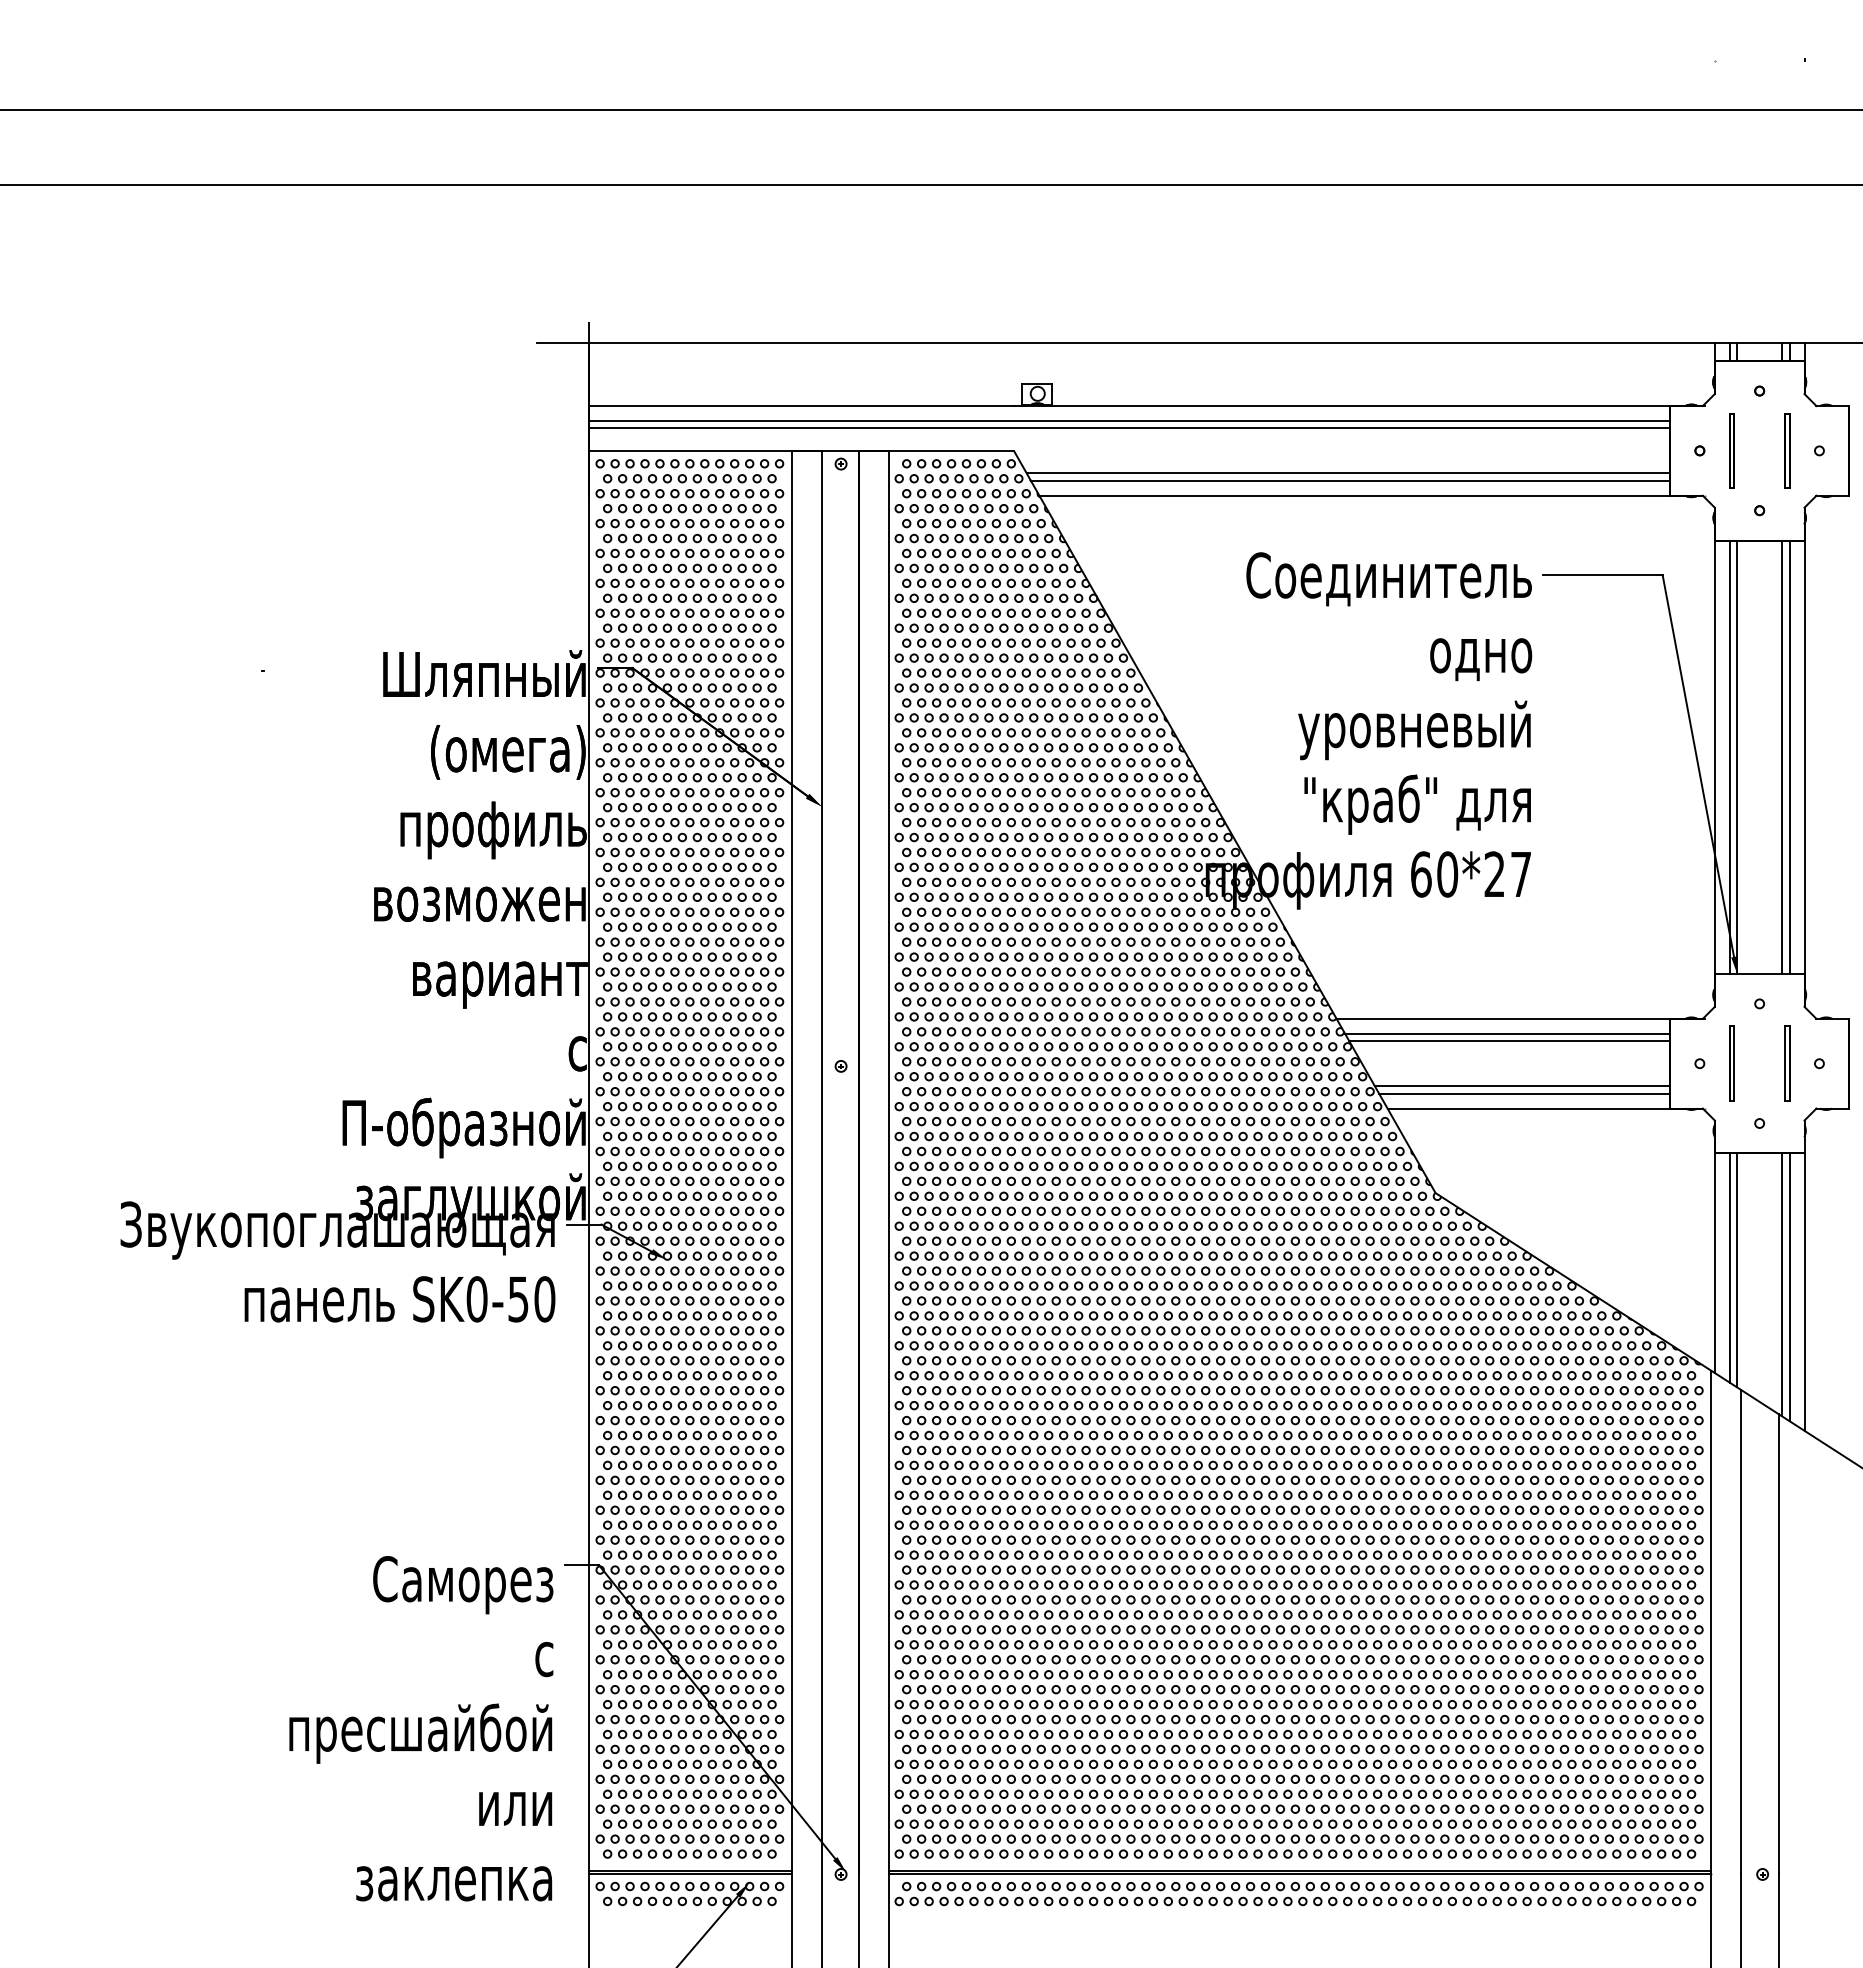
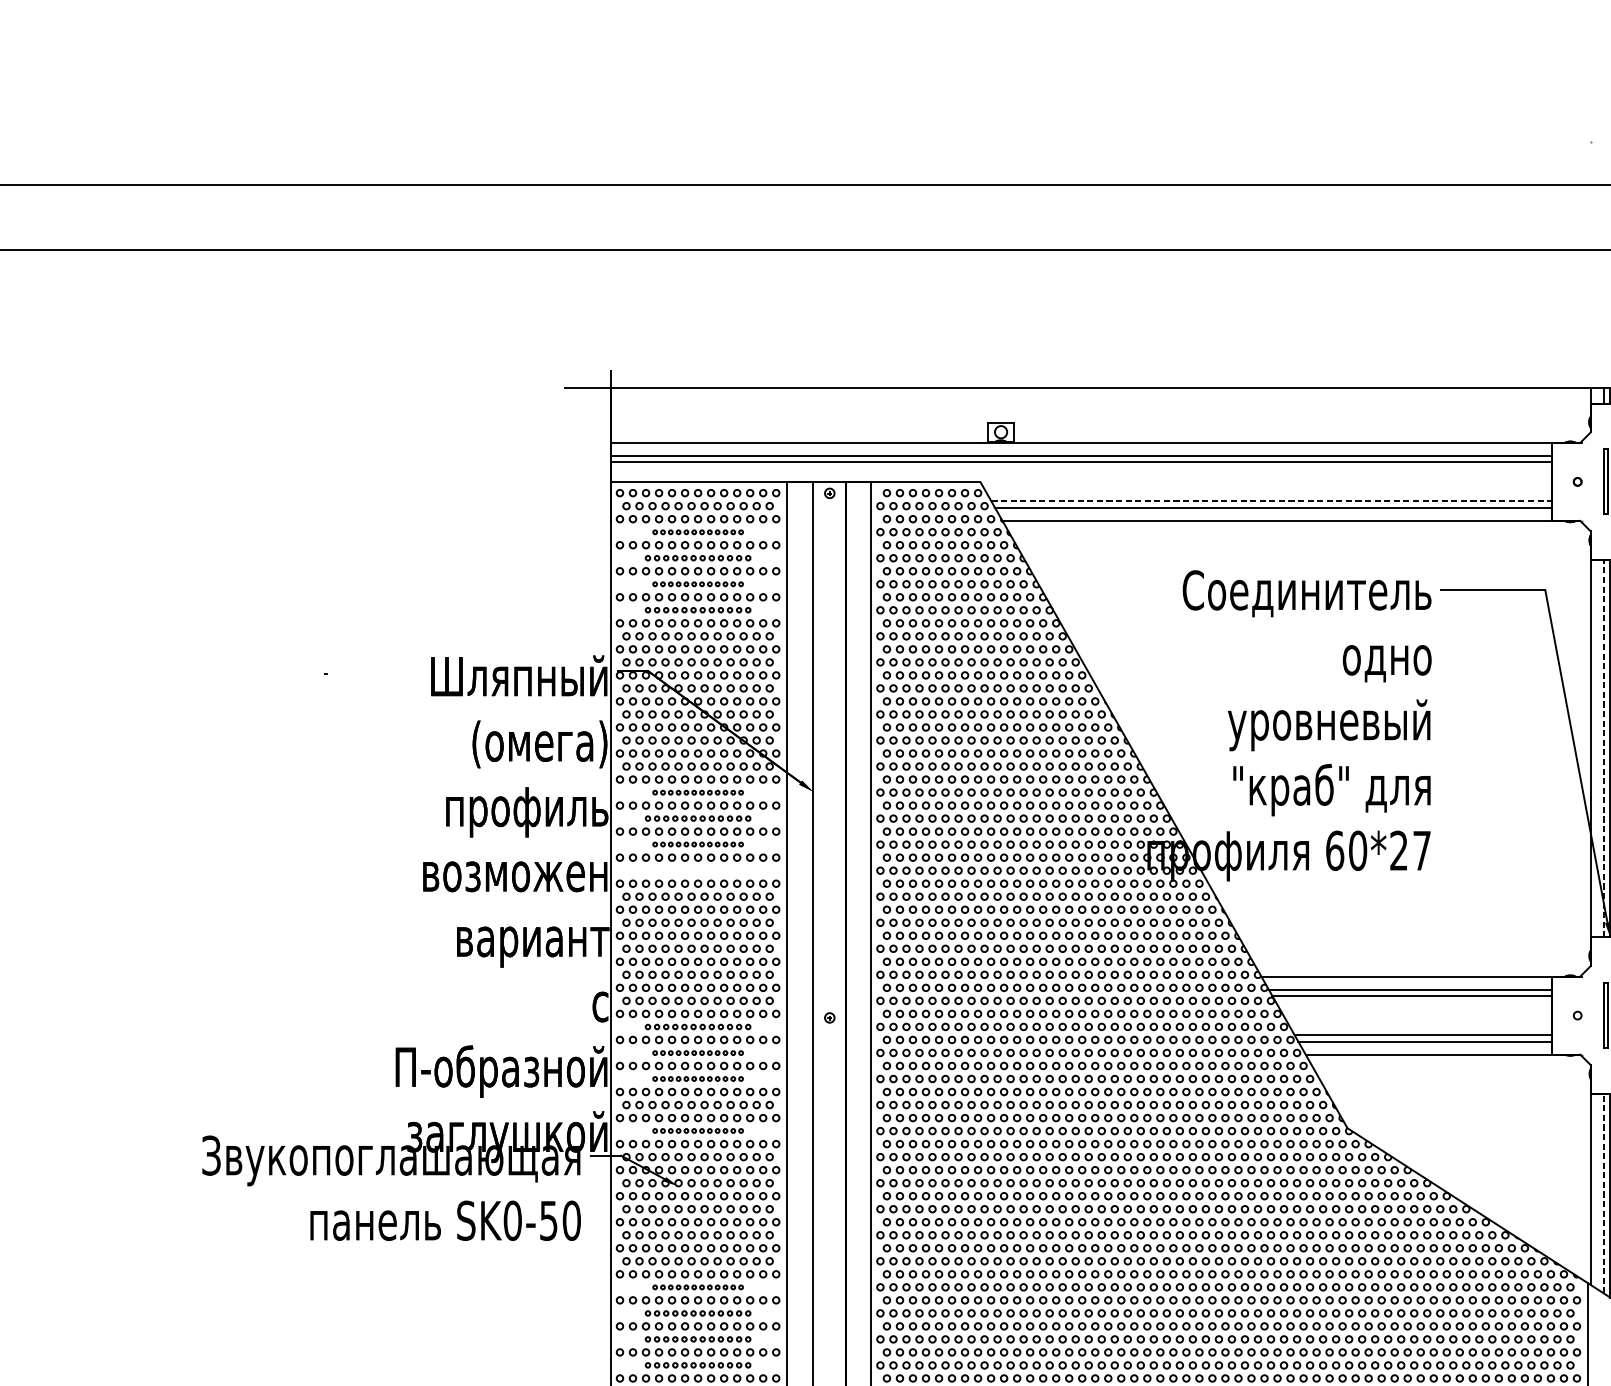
line: (1348, 473) -> (1271, 501), solid -> dashed
part: (689, 508) -> (697, 532), size x0.6
part: (689, 538) -> (697, 558), size x0.7
part: (689, 568) -> (697, 584), size x0.6
part: (689, 597) -> (697, 609), size x0.7
line: (1729, 757) -> (1603, 748), solid -> dashed
part: (689, 807) -> (697, 792), size x0.6
part: (689, 837) -> (697, 818), size x0.7
part: (689, 866) -> (697, 843), size x0.6
part: (689, 896) -> (697, 869), removed
part: (689, 1076) -> (697, 1026), size x0.7
part: (689, 1106) -> (697, 1052), size x0.6
part: (689, 1136) -> (697, 1079), size x0.6
part: (689, 1195) -> (697, 1130), size x0.6
line: (1729, 1268) -> (1603, 1193), solid -> dashed
part: (689, 1375) -> (697, 1287), size x0.6
part: (689, 1405) -> (697, 1313), size x0.7
part: (689, 1435) -> (697, 1339), size x0.7
part: (689, 1464) -> (697, 1364), size x0.7

